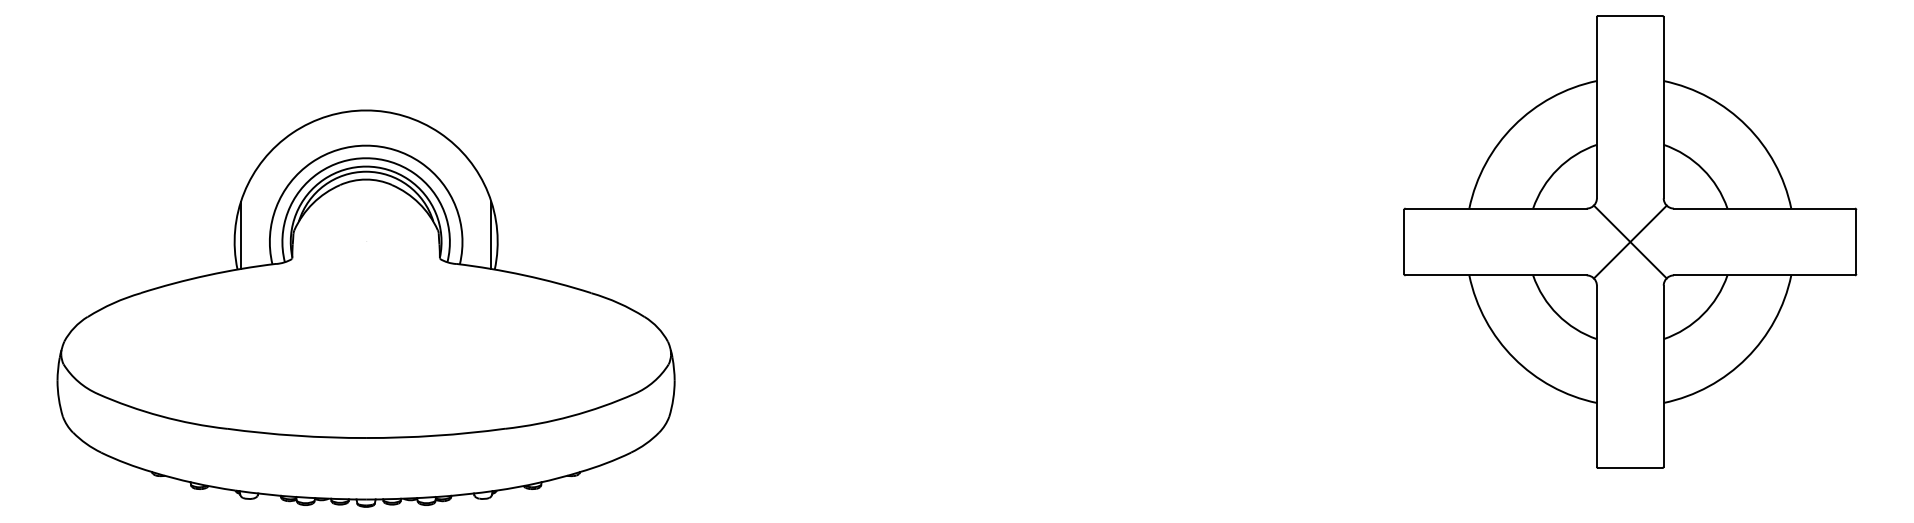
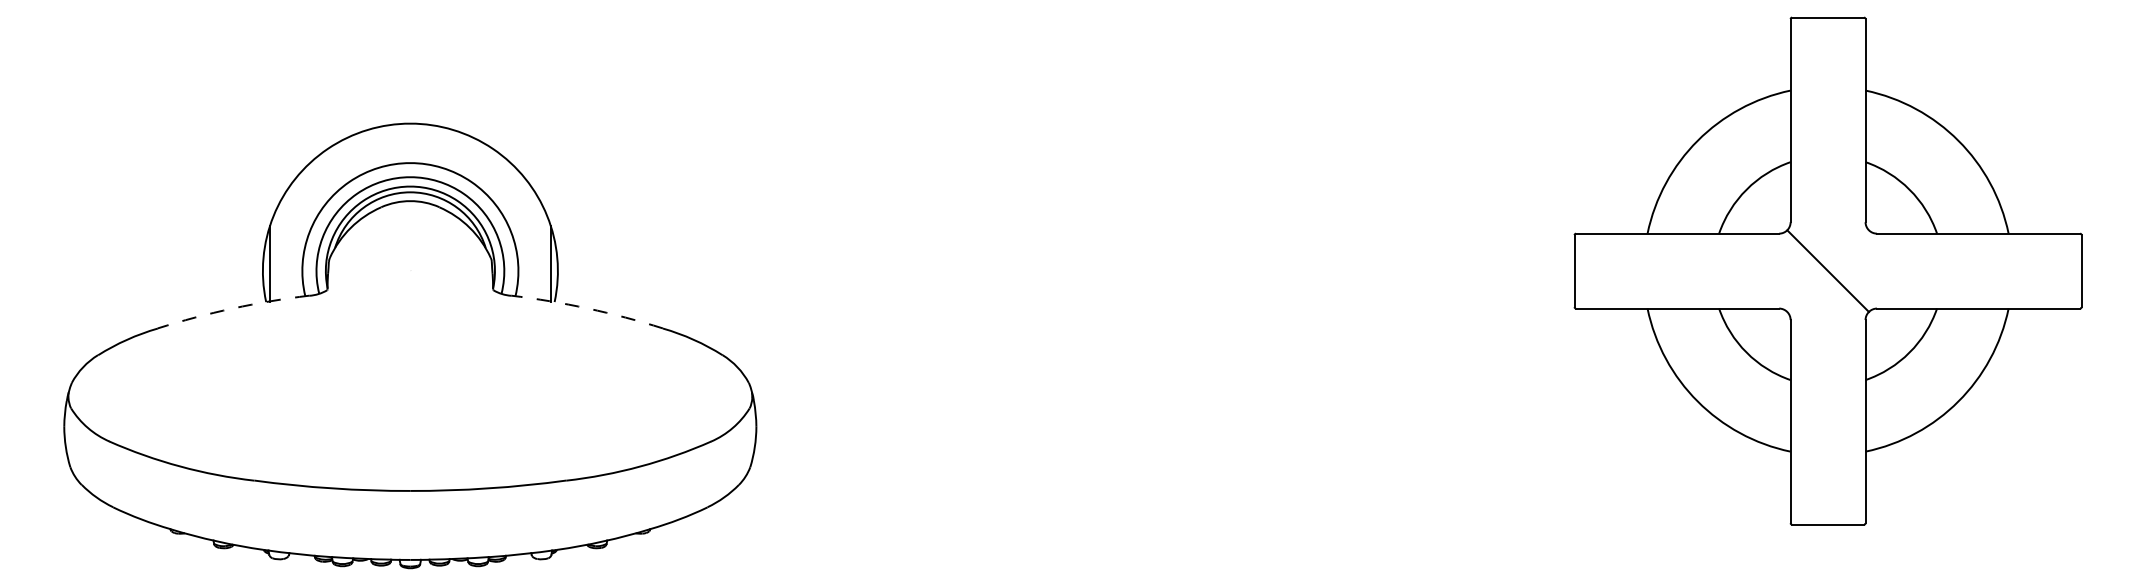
line: (1630, 242) -> (1828, 271), removed
arc: (207, 275) -> (232, 308), solid -> dashed
arc: (524, 275) -> (587, 308), solid -> dashed

